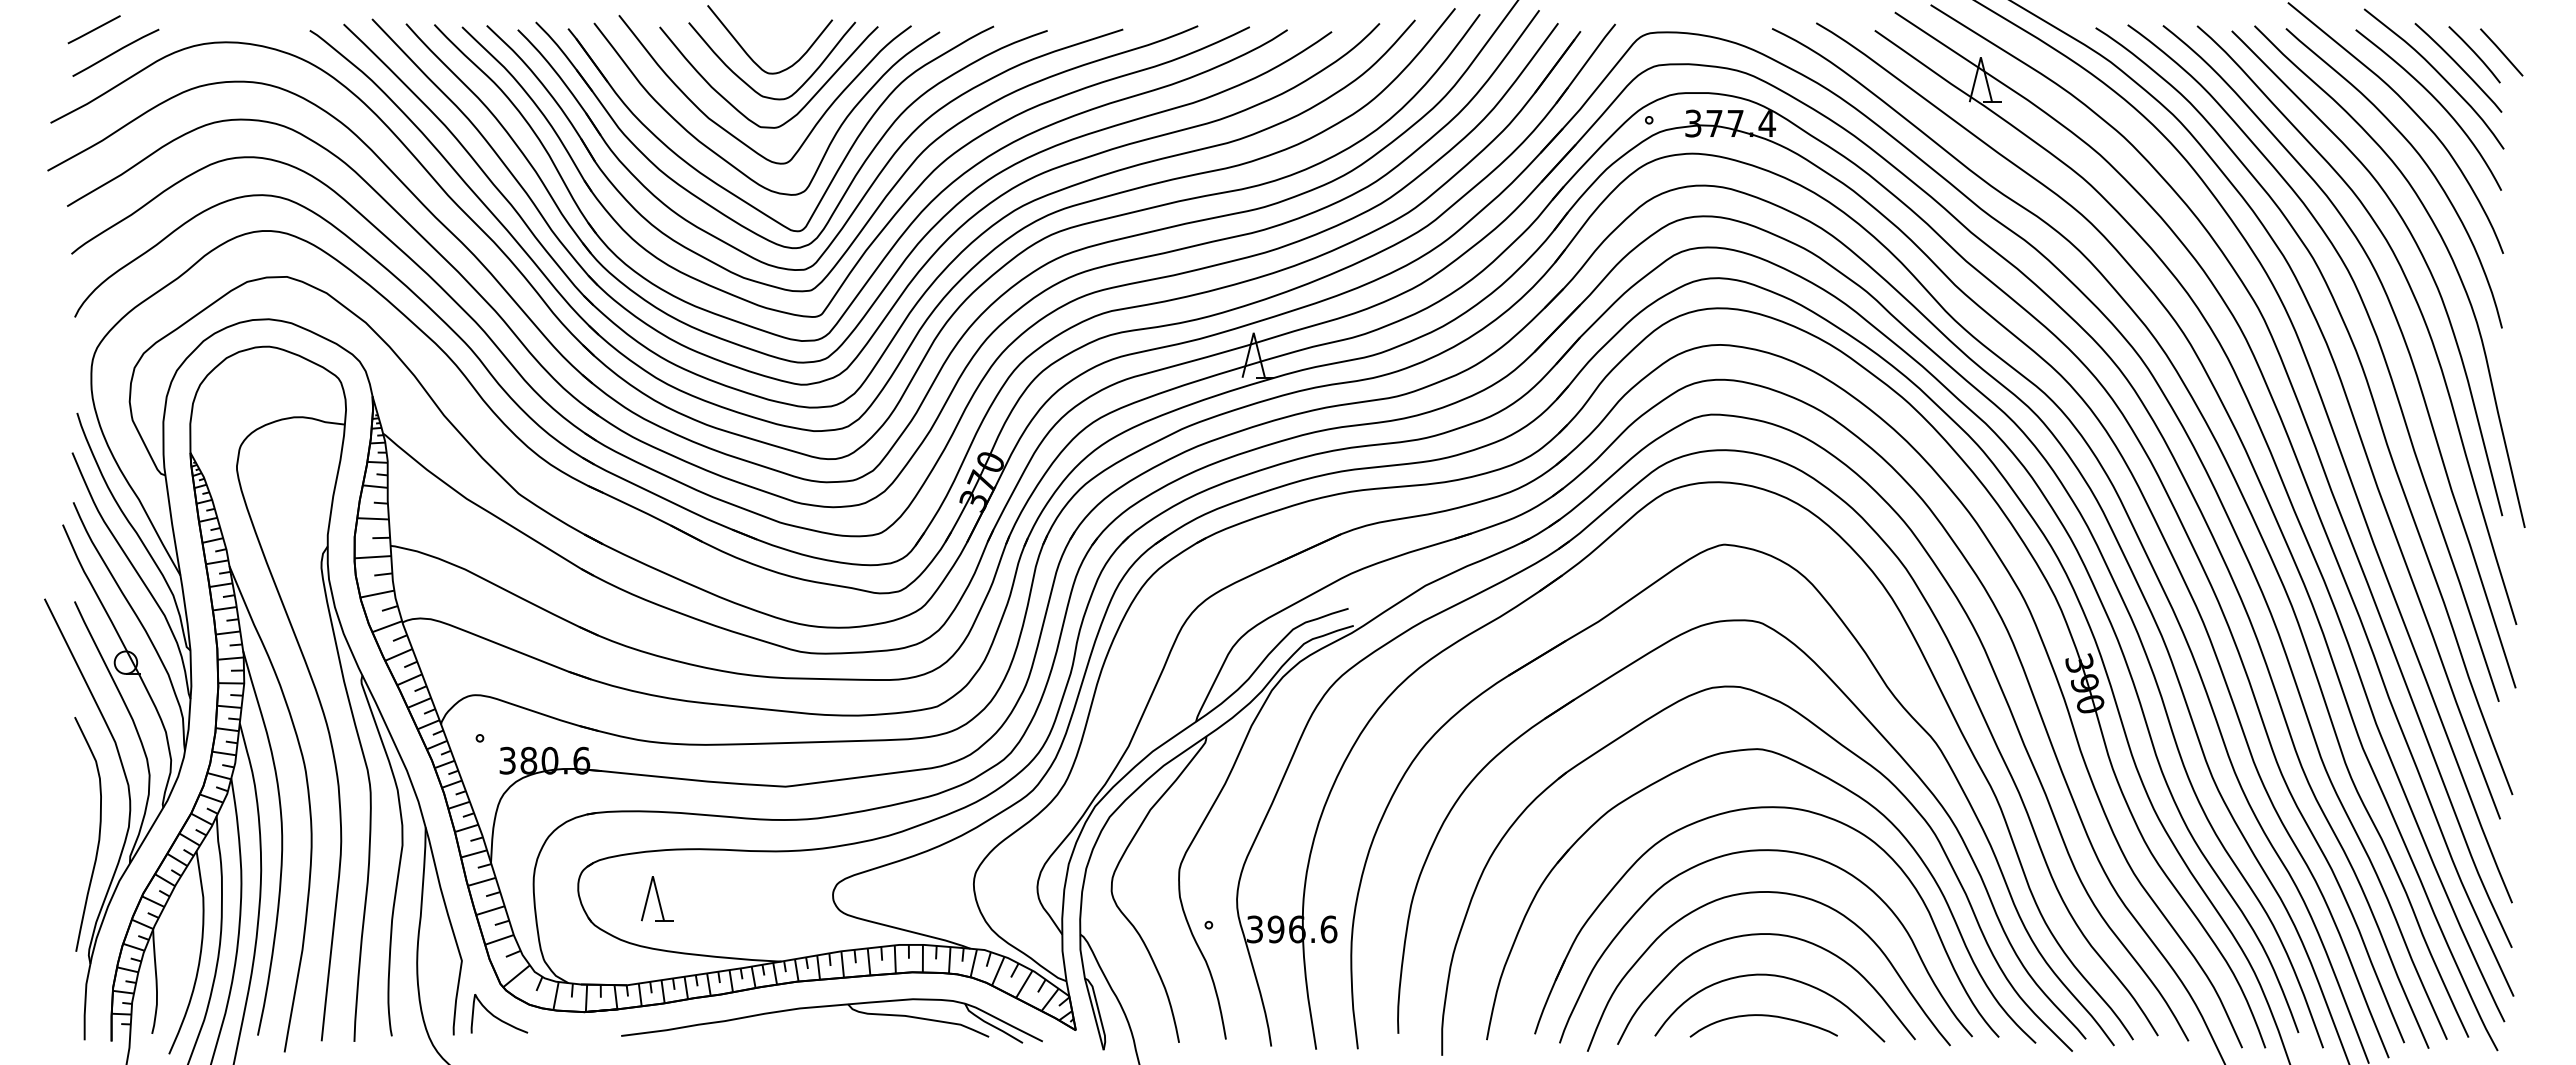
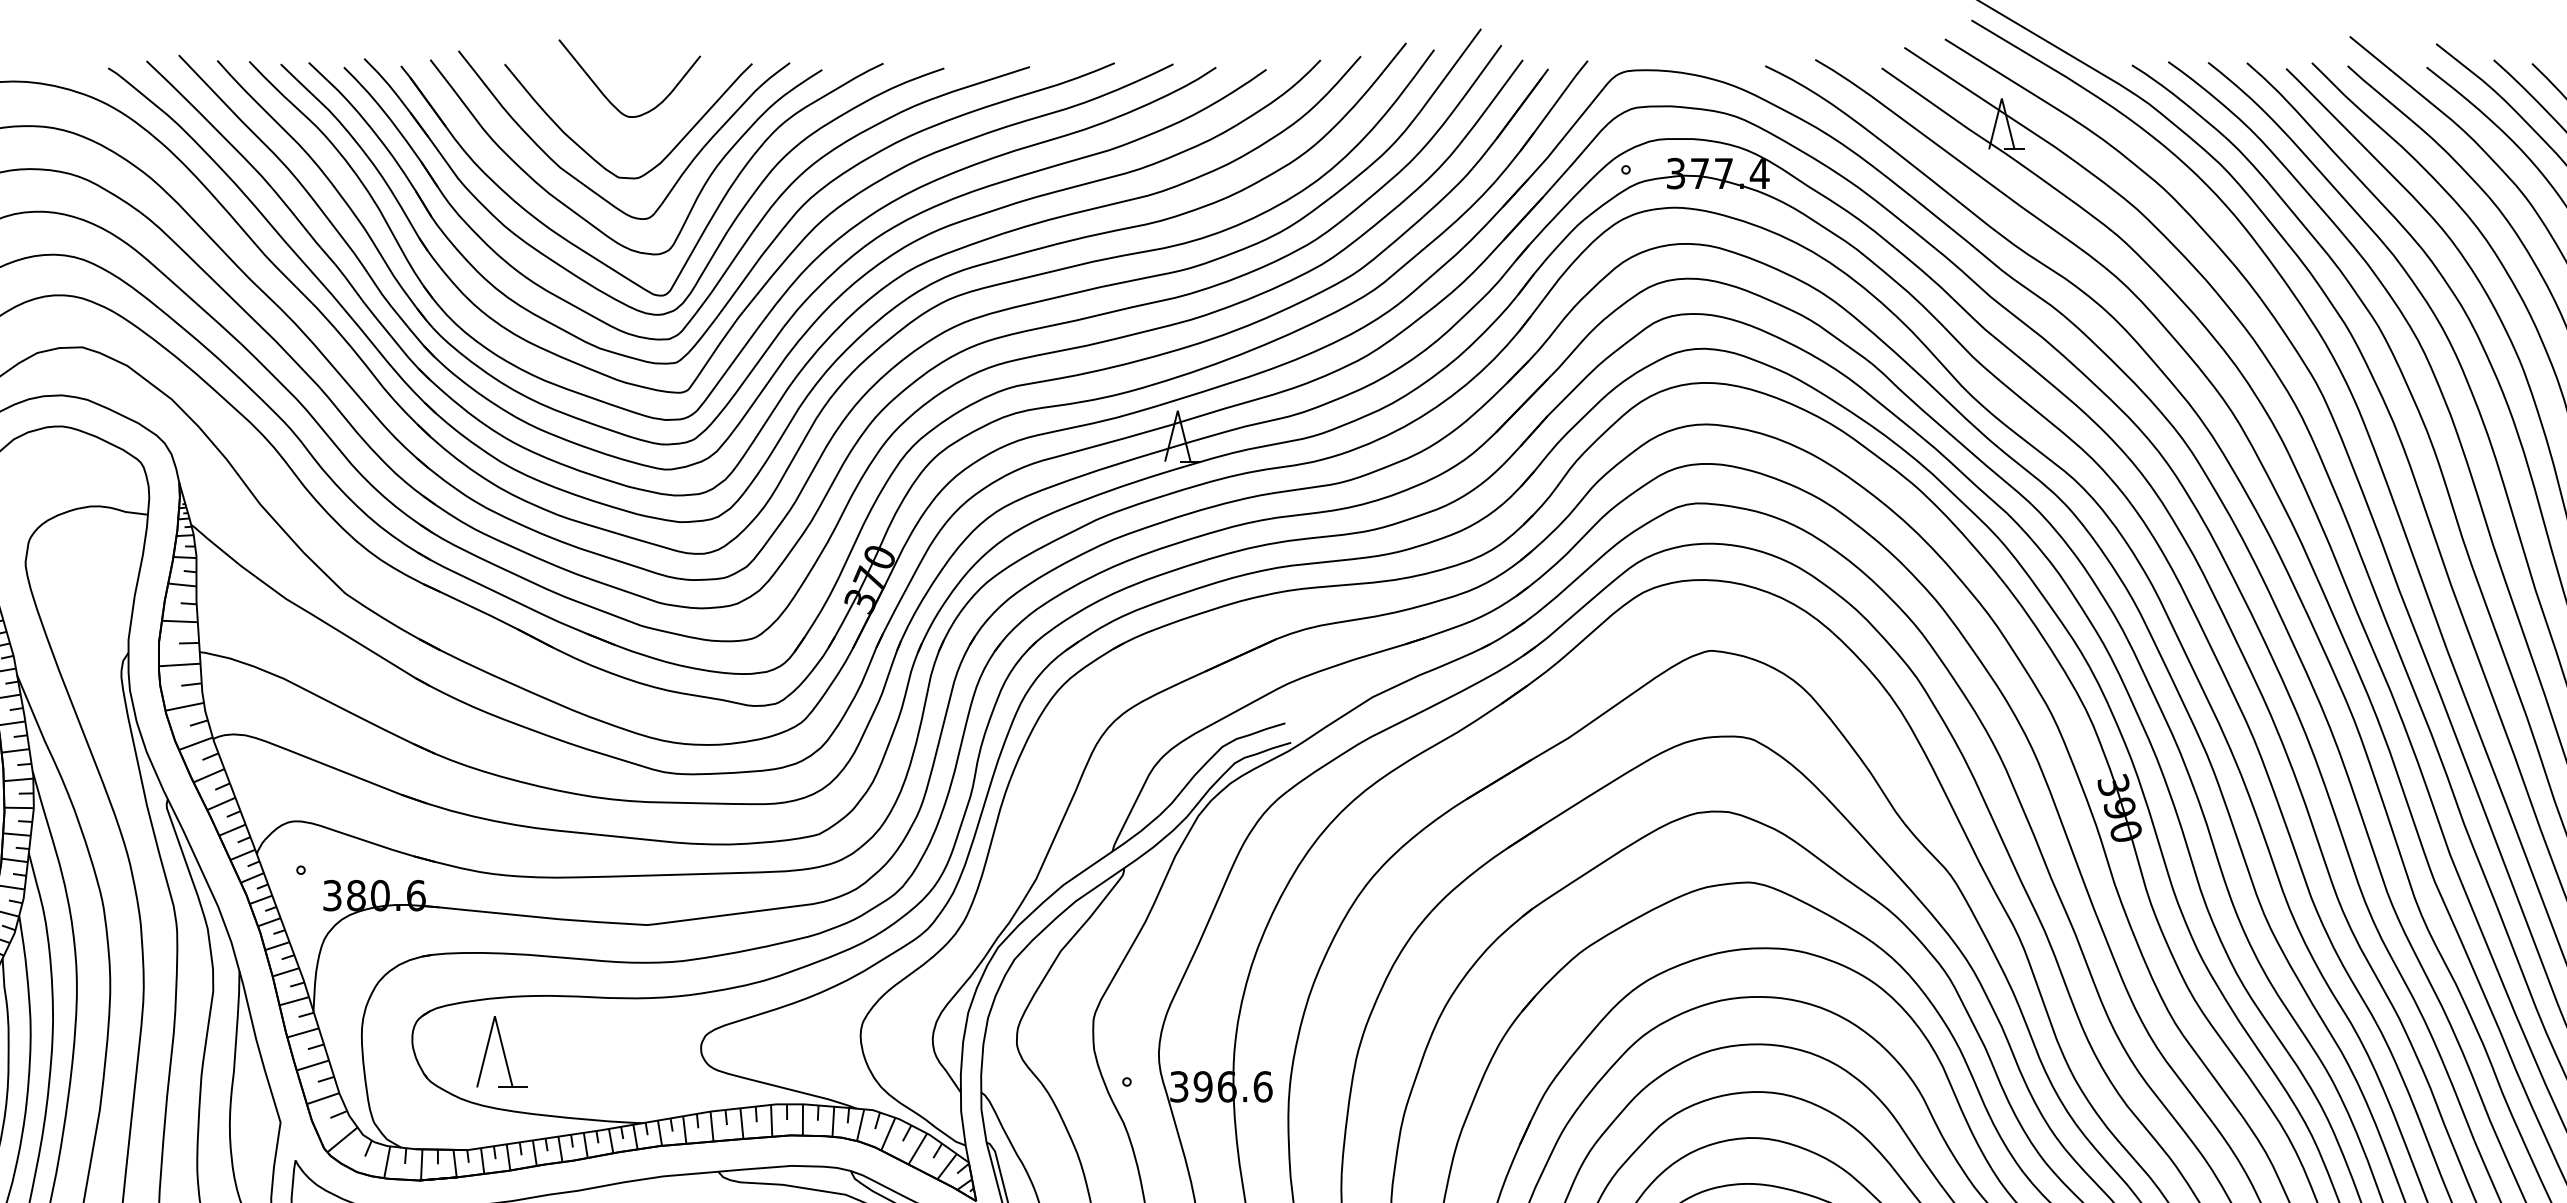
curve: (751, 86) -> (608, 131), removed
part: (657, 898) -> (502, 1051), size x1.4

